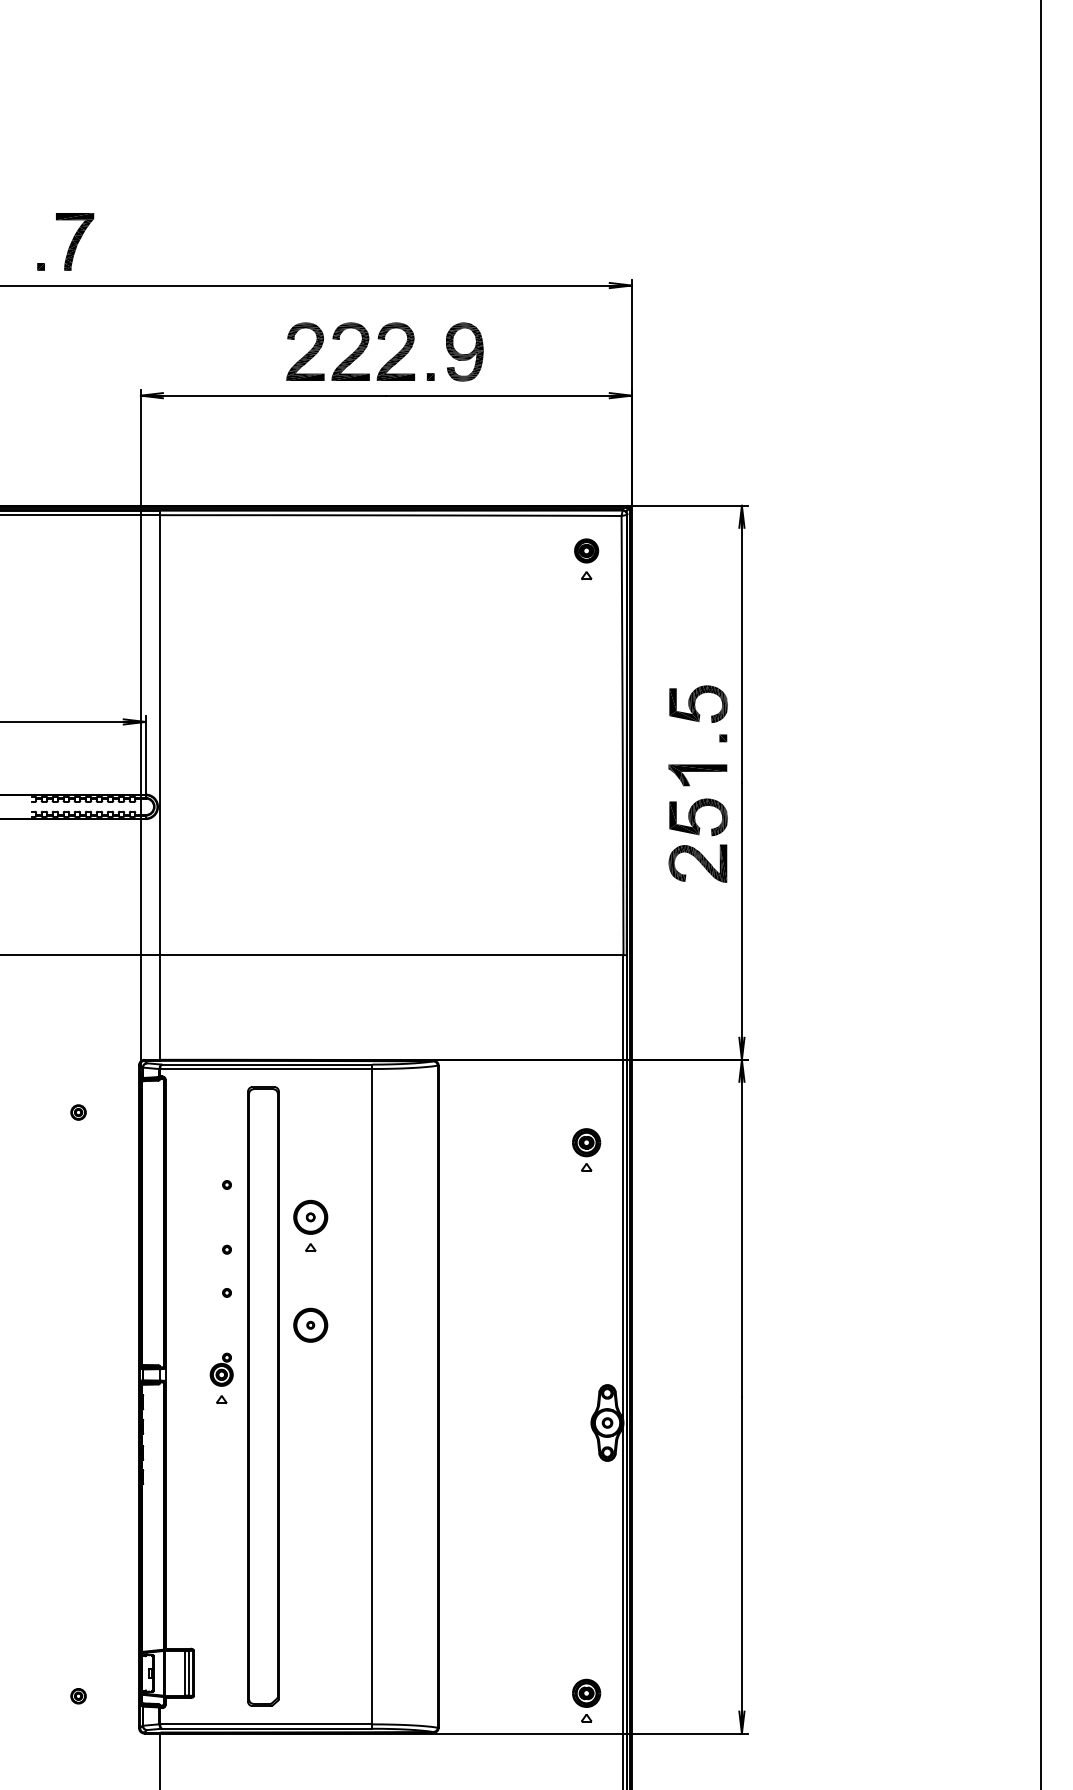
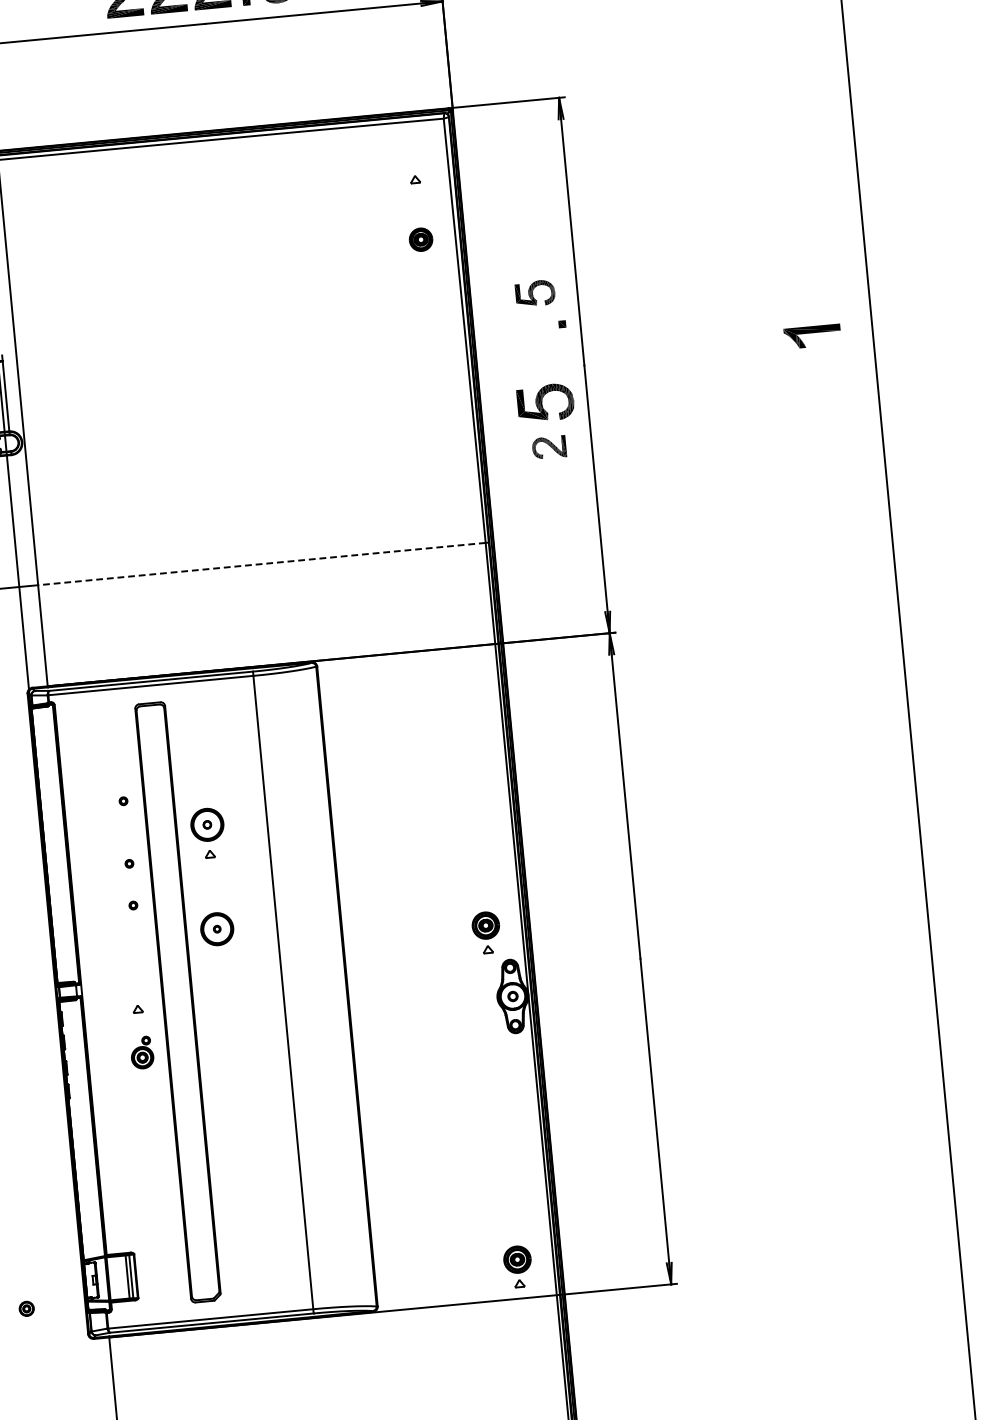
part: (586, 550) -> (420, 239), moved
part: (698, 703) -> (535, 292), size x0.7
part: (697, 775) -> (812, 336), moved
part: (697, 863) -> (548, 447), size x0.6
line: (391, 955) -> (261, 564), solid -> dashed
part: (586, 1149) -> (486, 932), moved
part: (221, 1369) -> (141, 1052), moved

